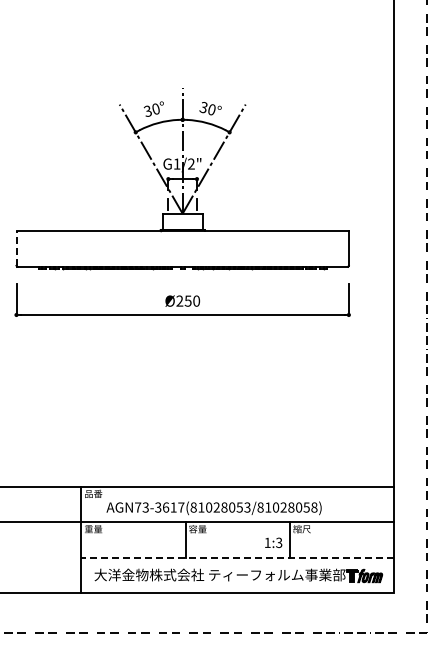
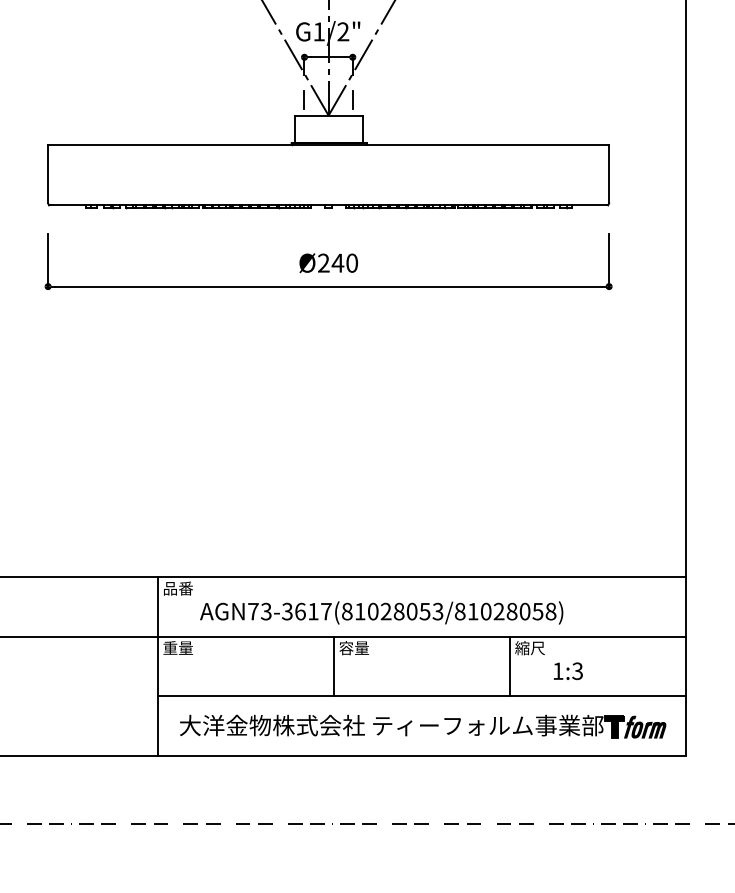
line: (16, 247) -> (48, 172), dashed -> solid
text: (187, 300) -> (336, 262), Ø250 -> Ø240
text: (273, 542) -> (568, 670), moved
line: (237, 557) -> (421, 695), dashed -> solid

